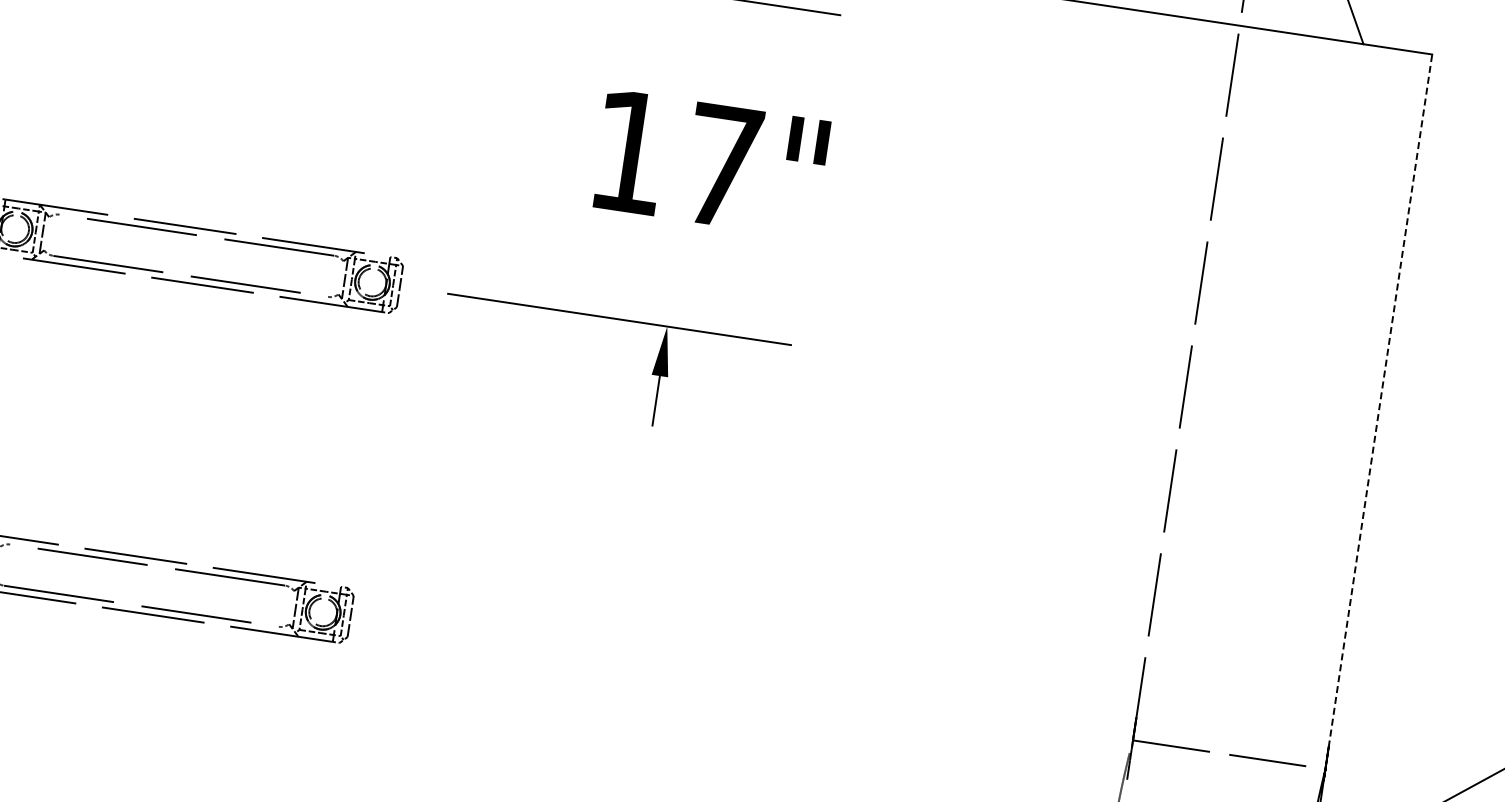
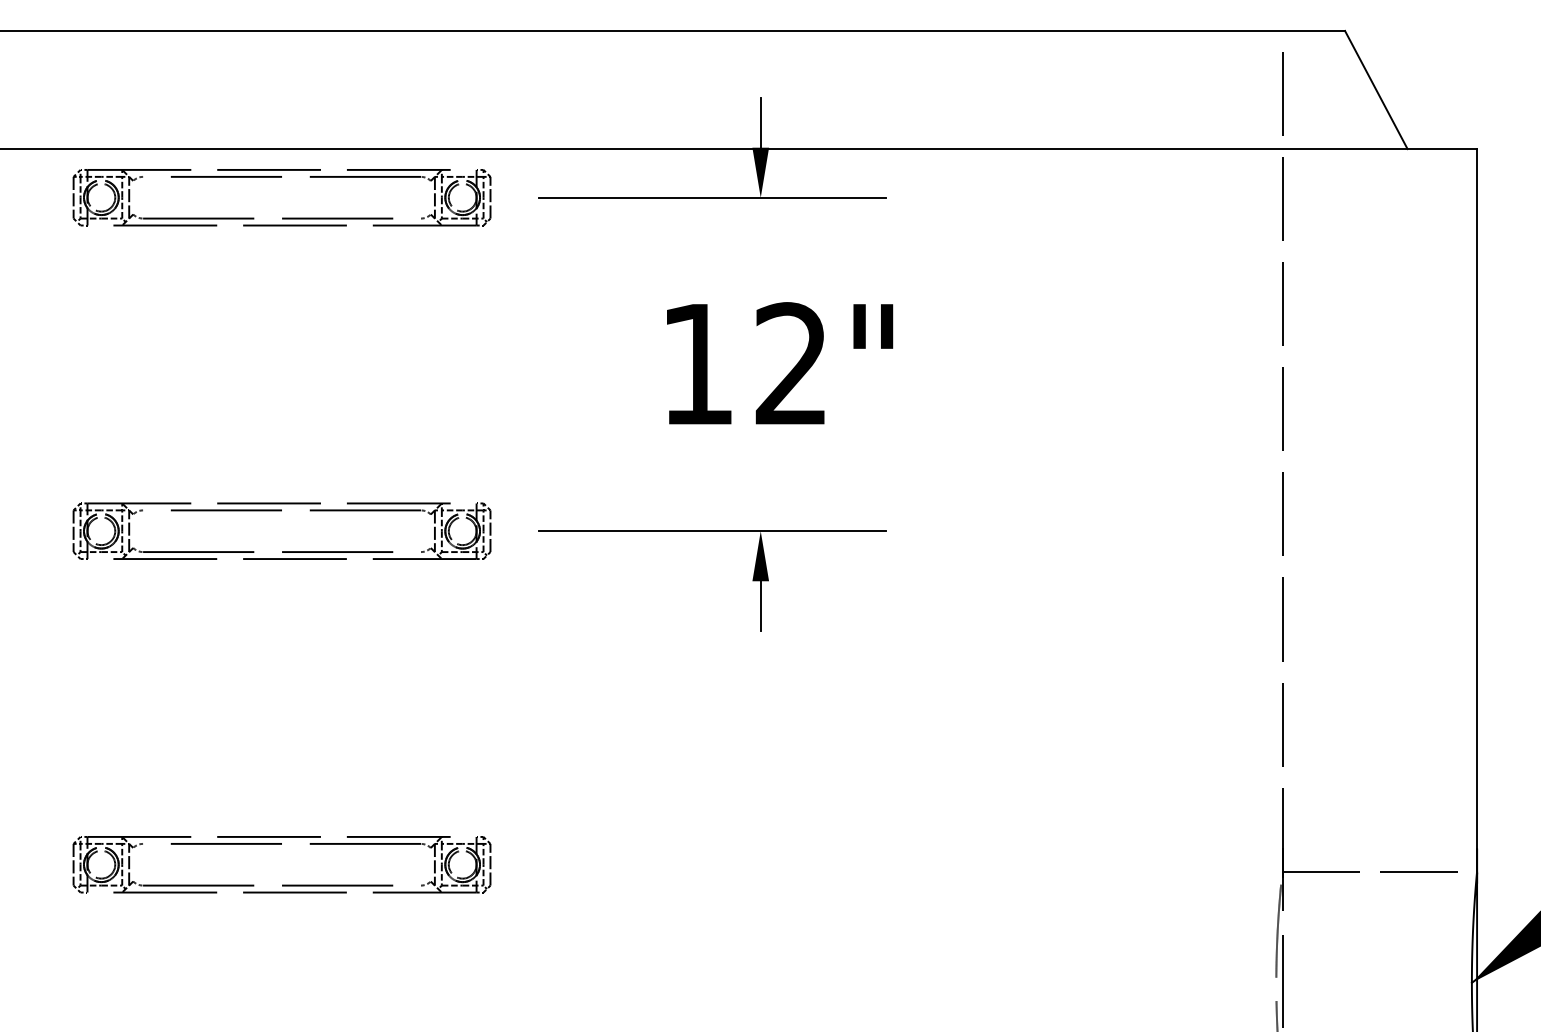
text: (721, 165) -> (790, 363), 17" -> 12"
line: (1379, 411) -> (1477, 509), dashed -> solid

